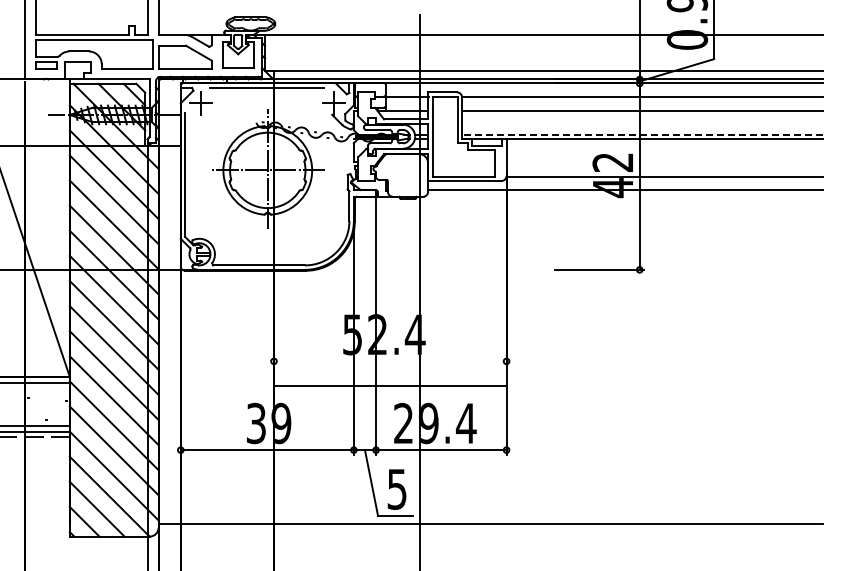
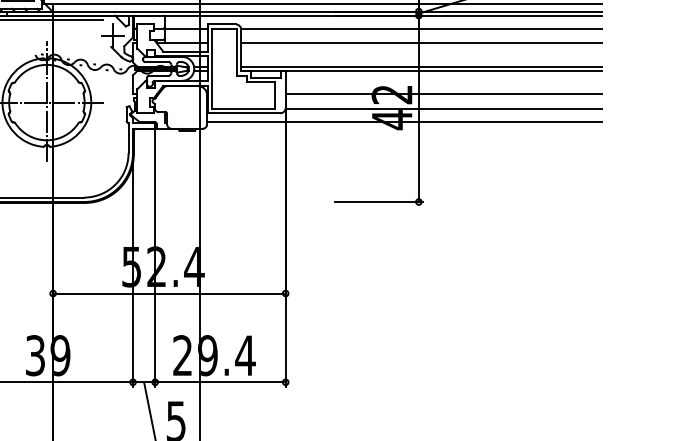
line: (642, 134) -> (421, 66), dashed -> solid
line: (664, 162) -> (443, 94), added
line: (389, 386) -> (168, 293), moved

